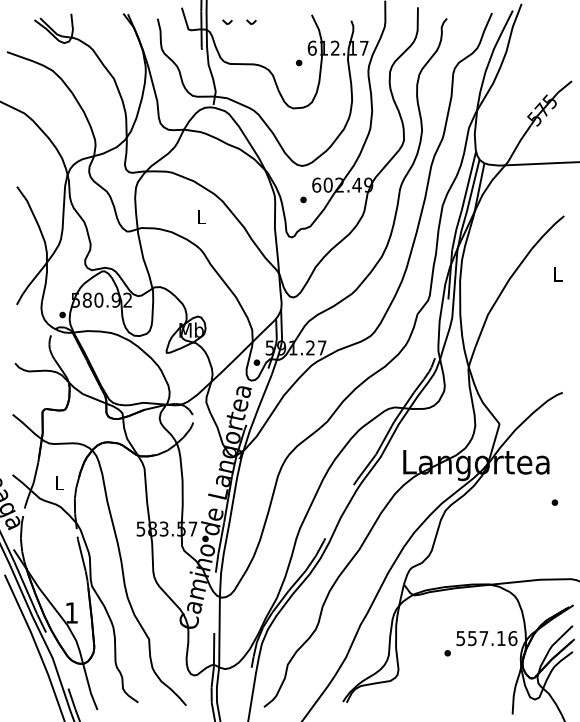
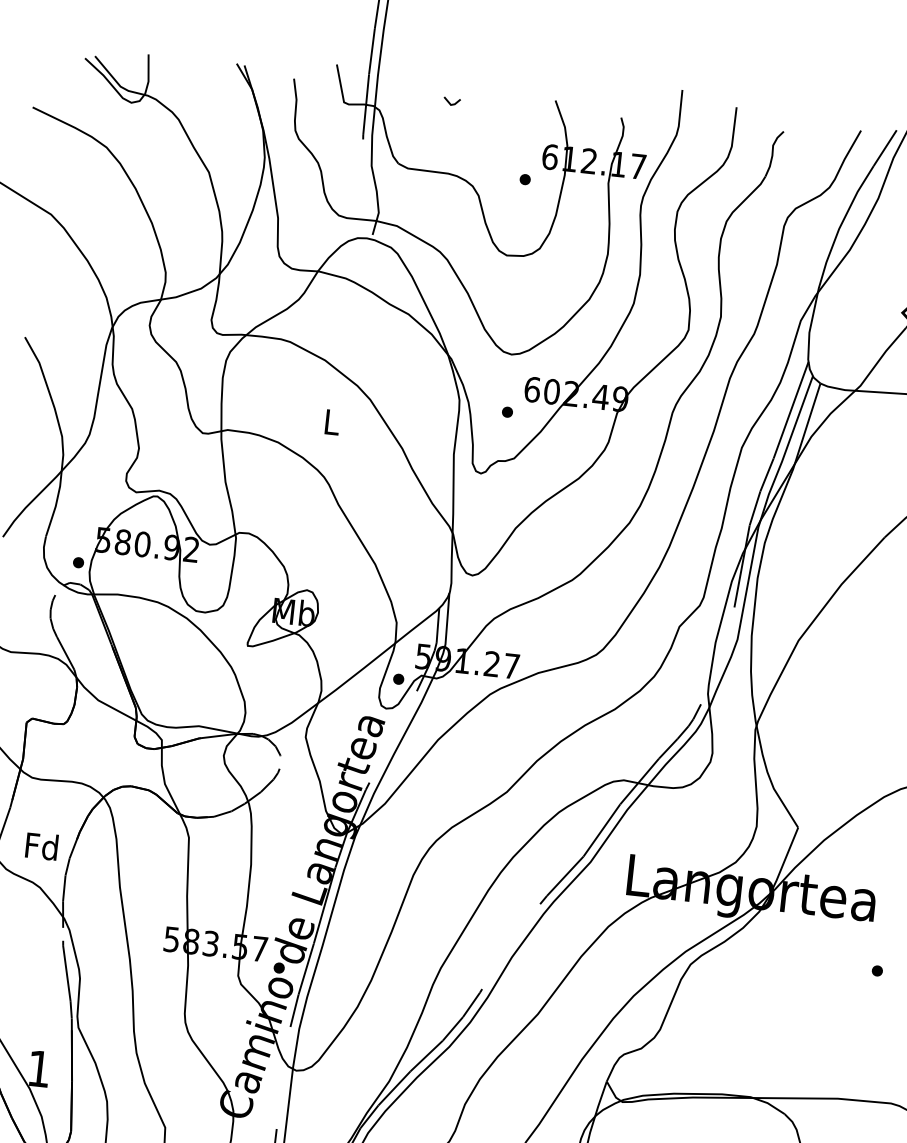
line: (226, 22) -> (409, 97), removed
text: (59, 482) -> (42, 845), L -> Fd

